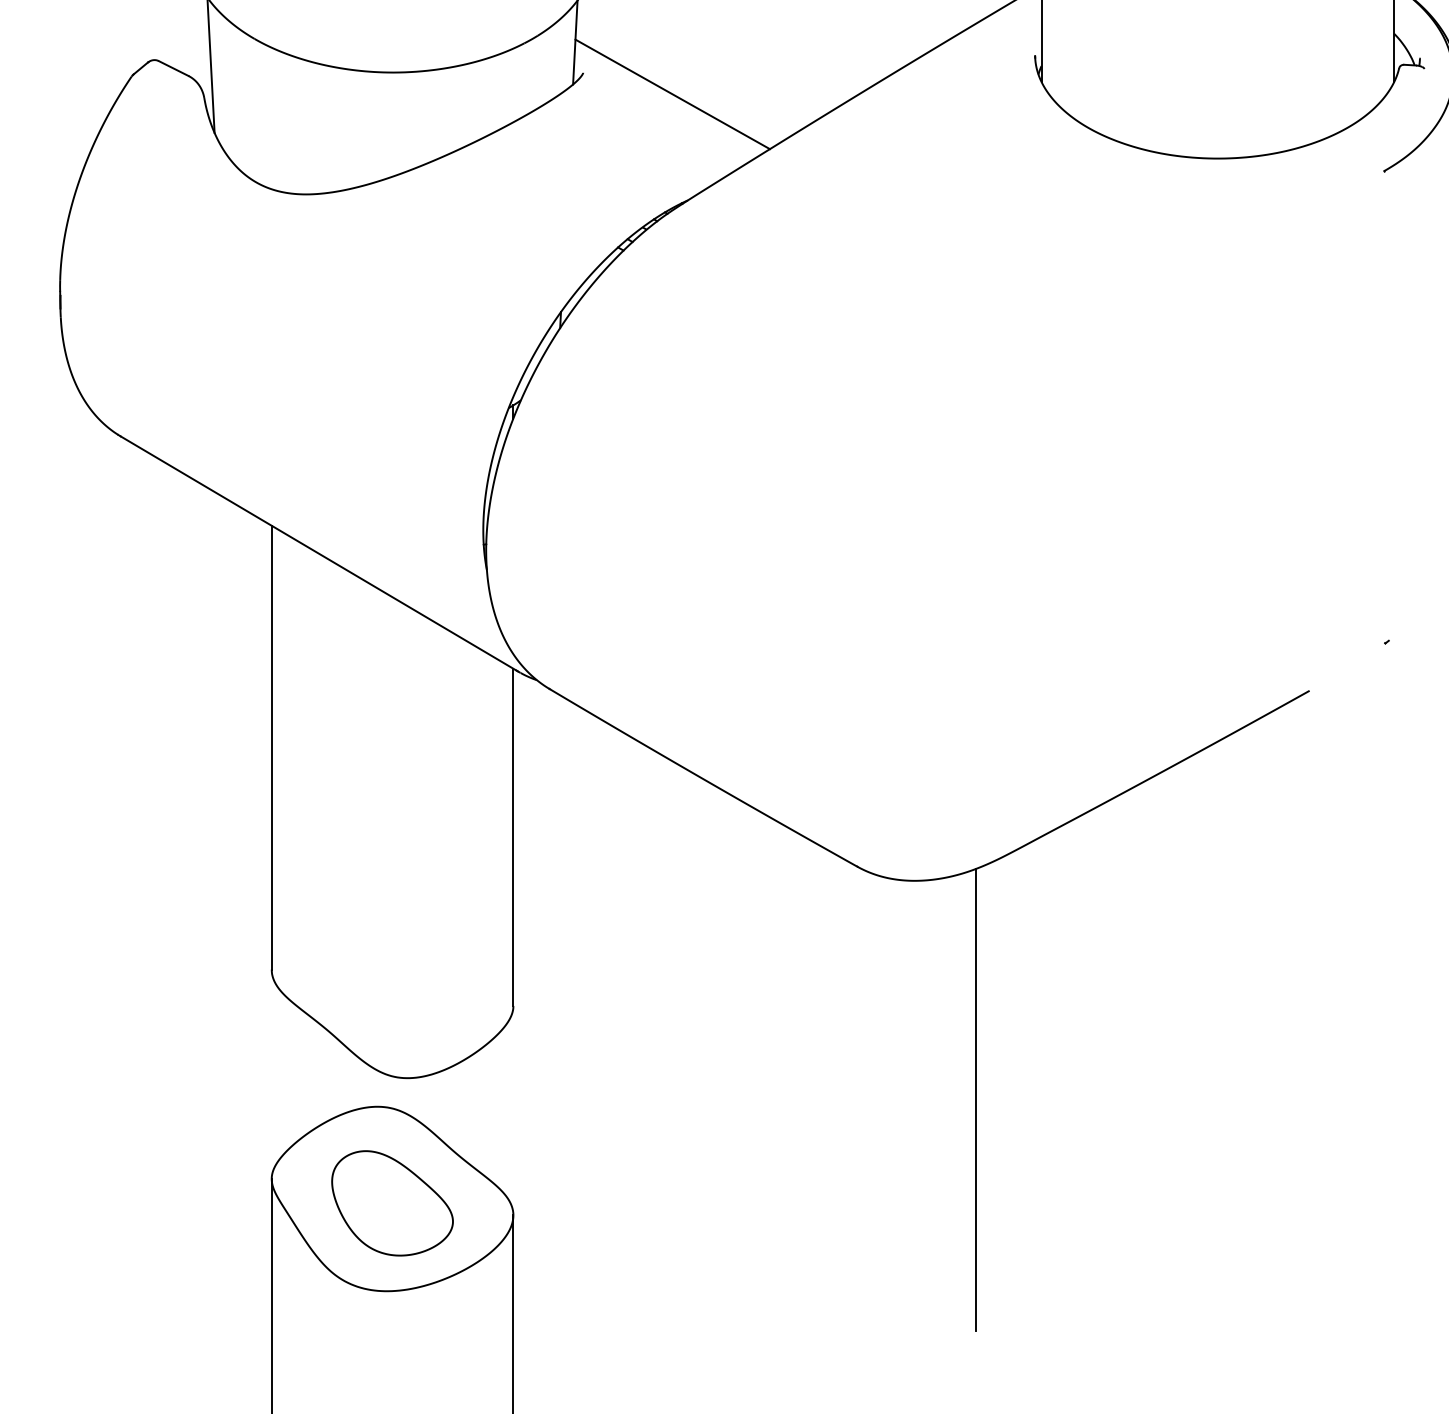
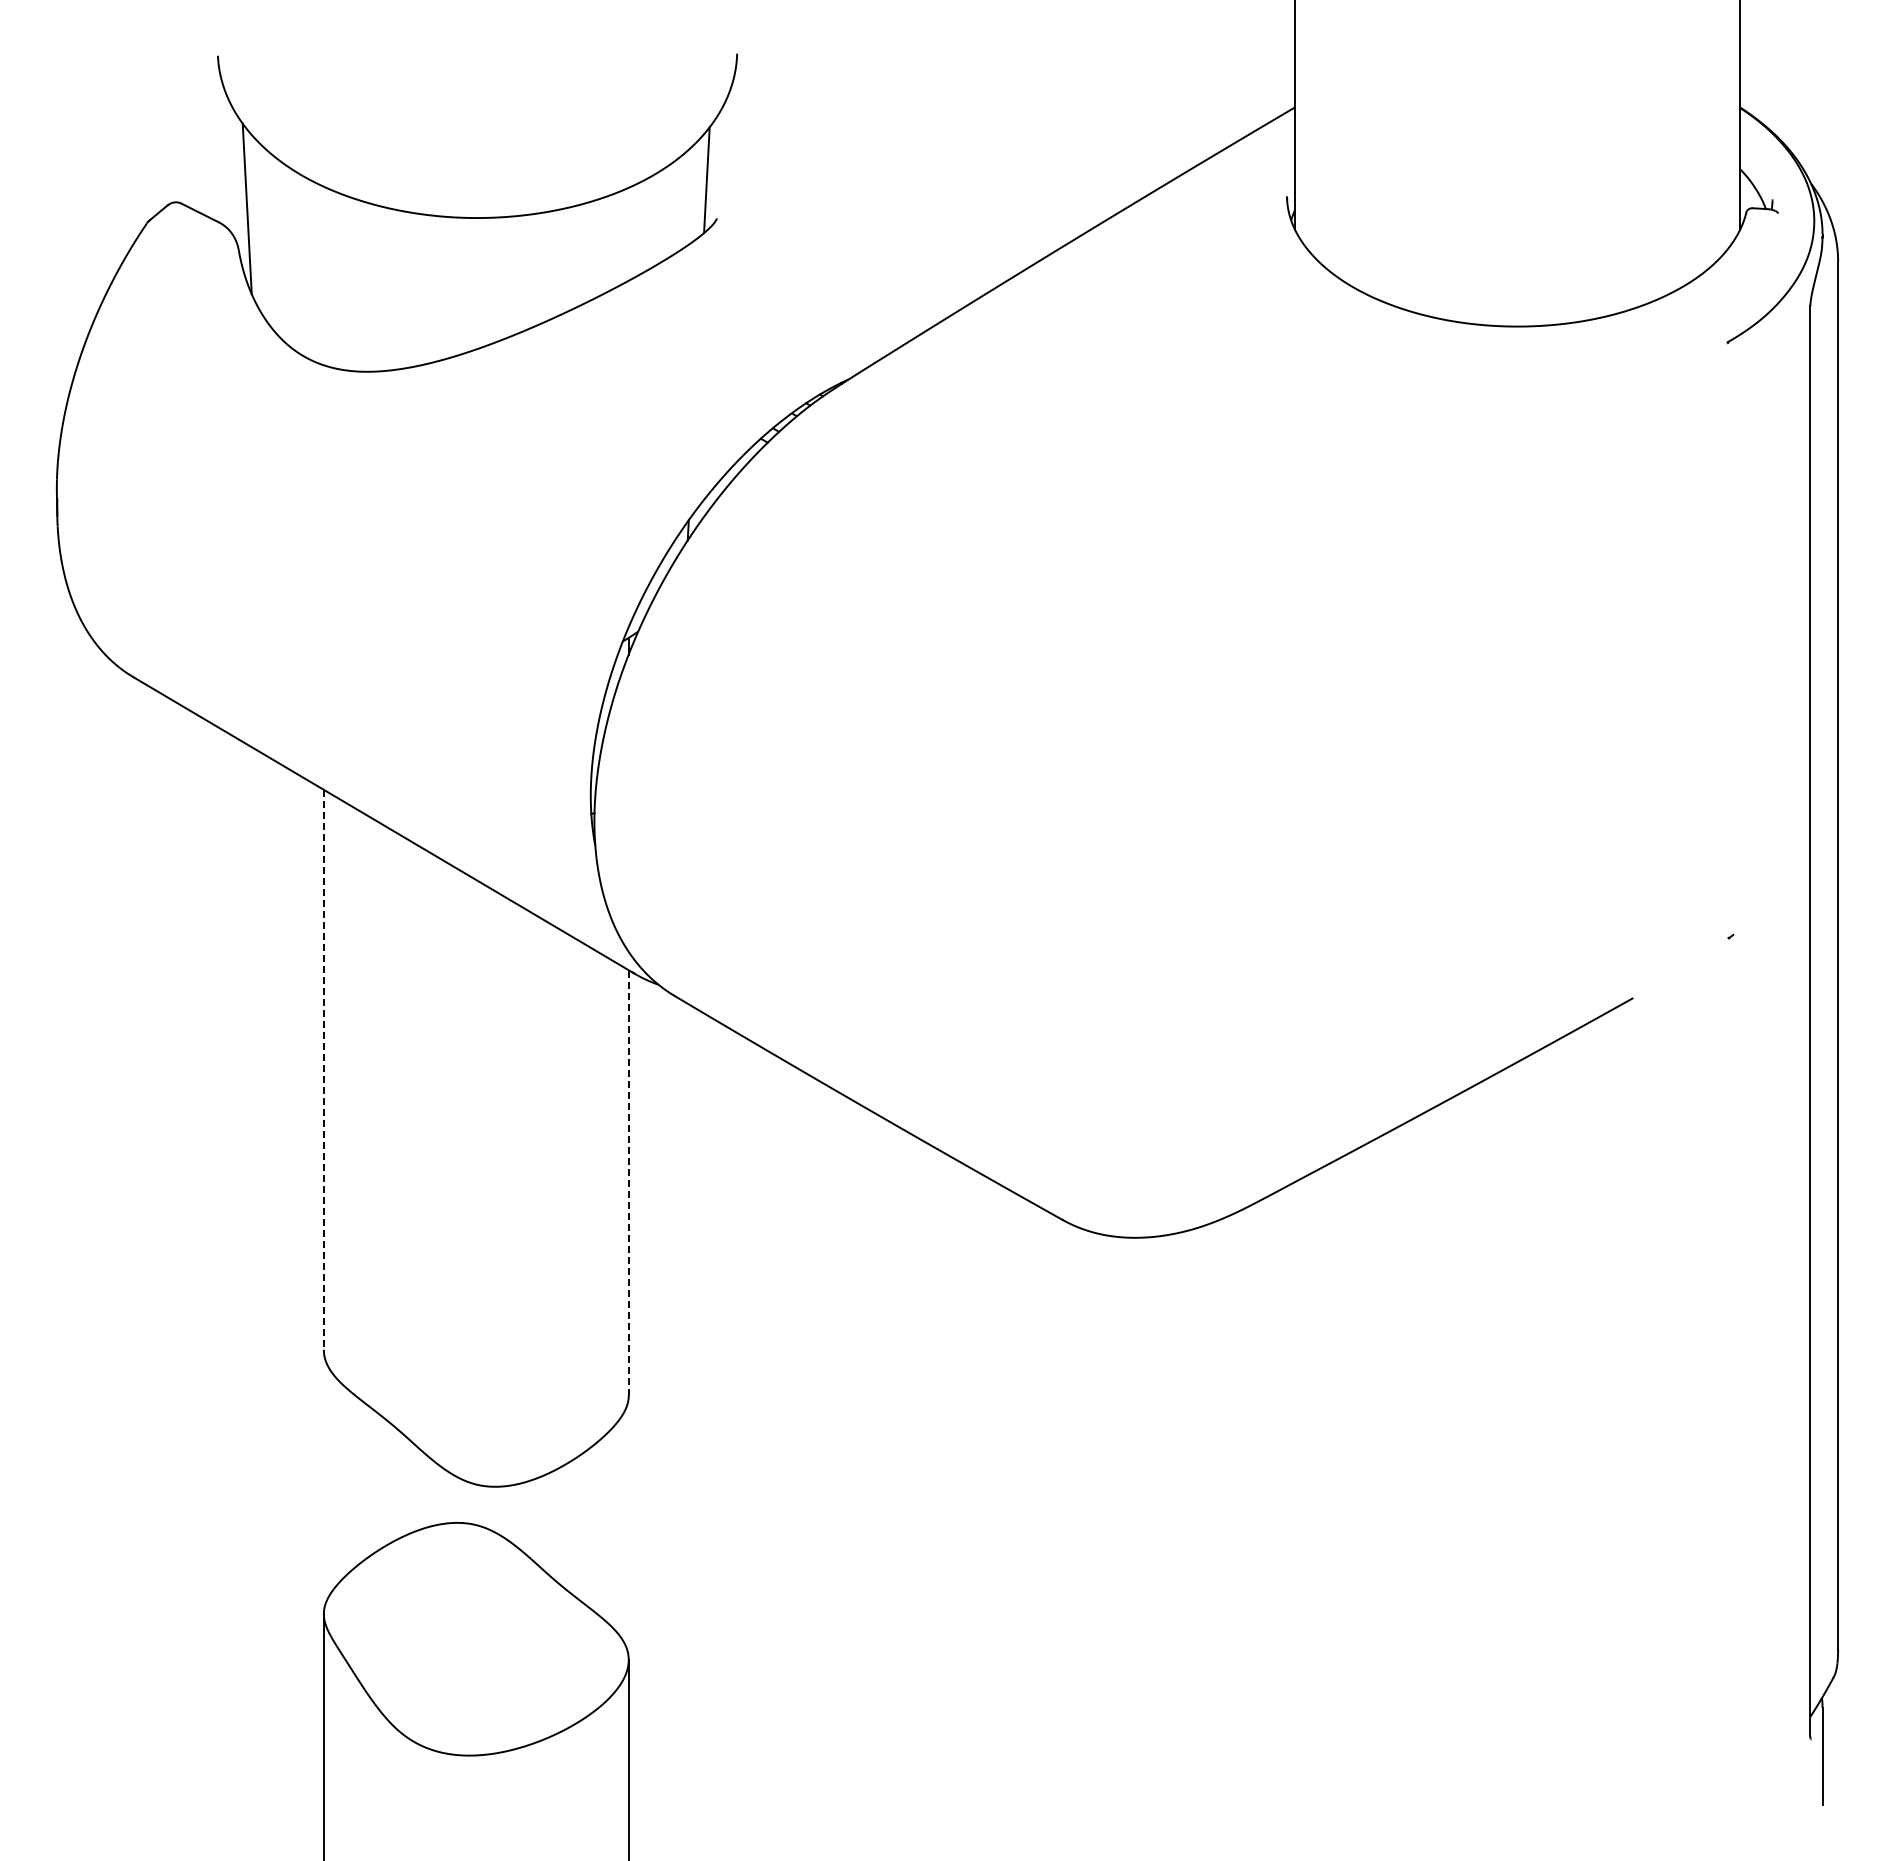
line: (672, 94) -> (829, 245), removed
line: (271, 747) -> (323, 1069), solid -> dashed
line: (513, 836) -> (628, 1182), solid -> dashed
line: (976, 1099) -> (1212, 1513), removed
part: (392, 1203) -> (476, 1644), removed

